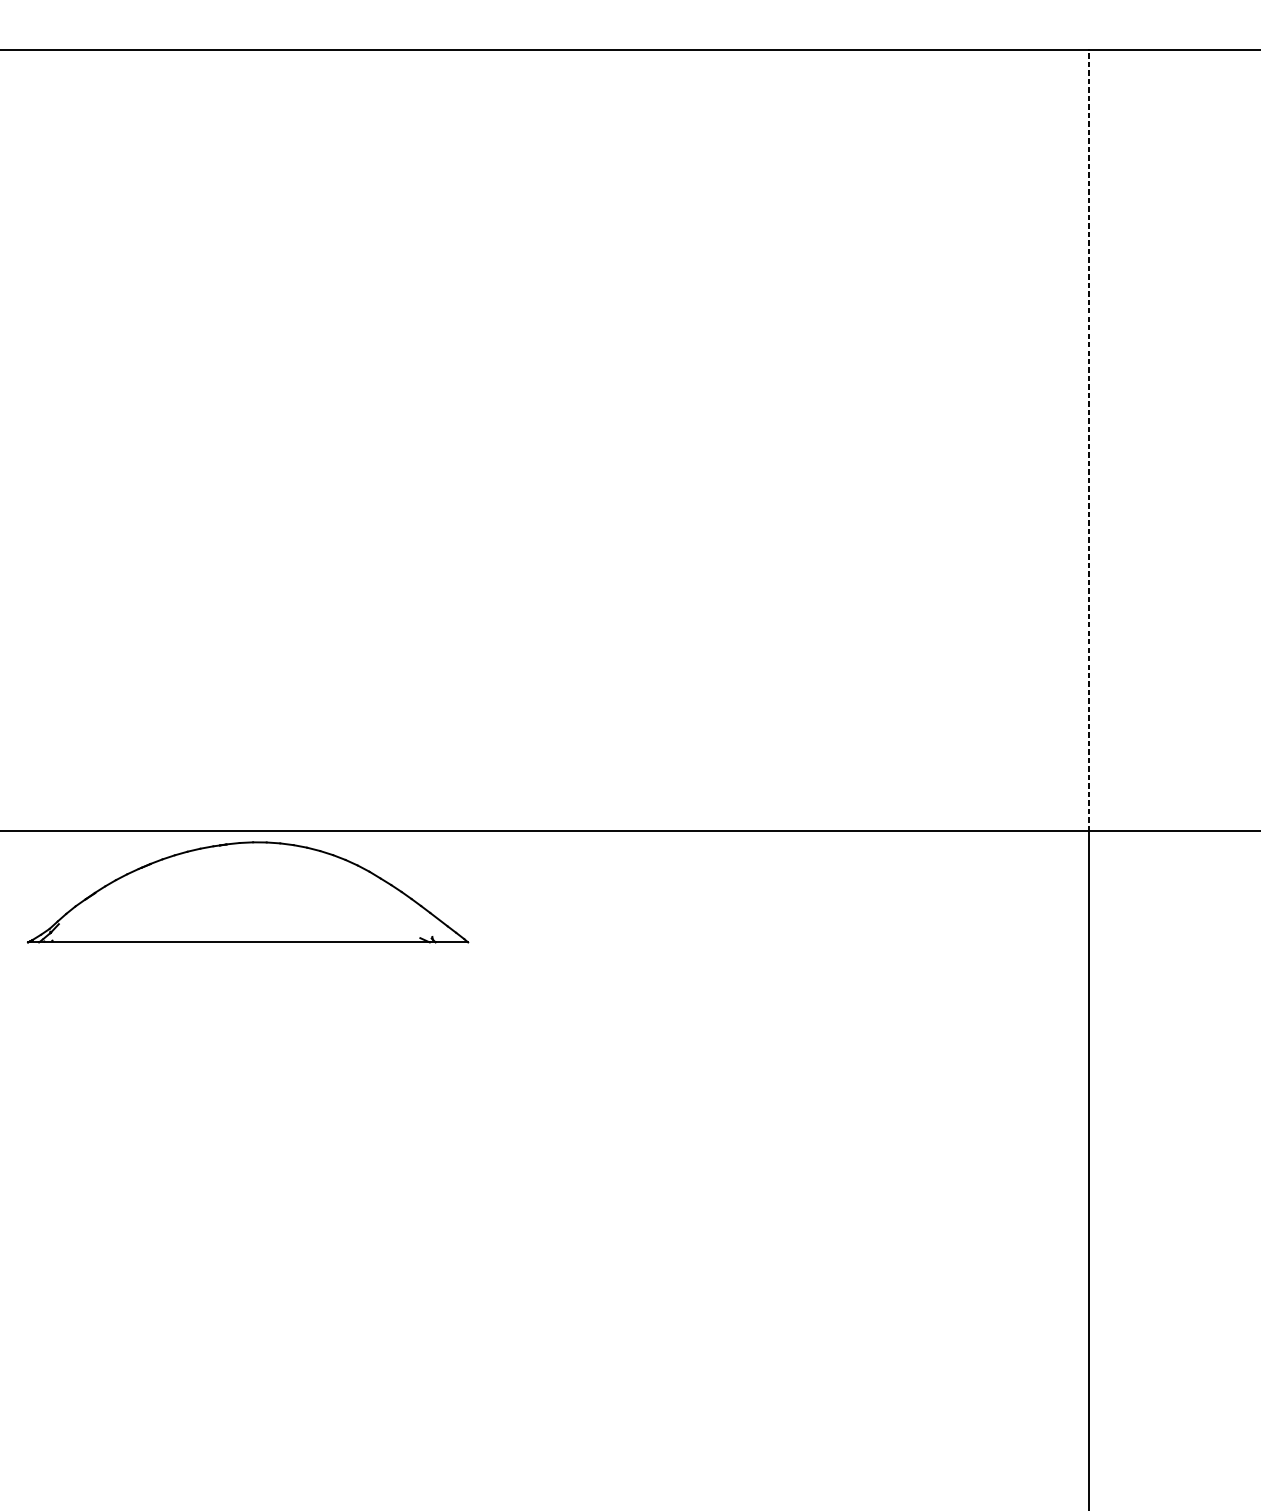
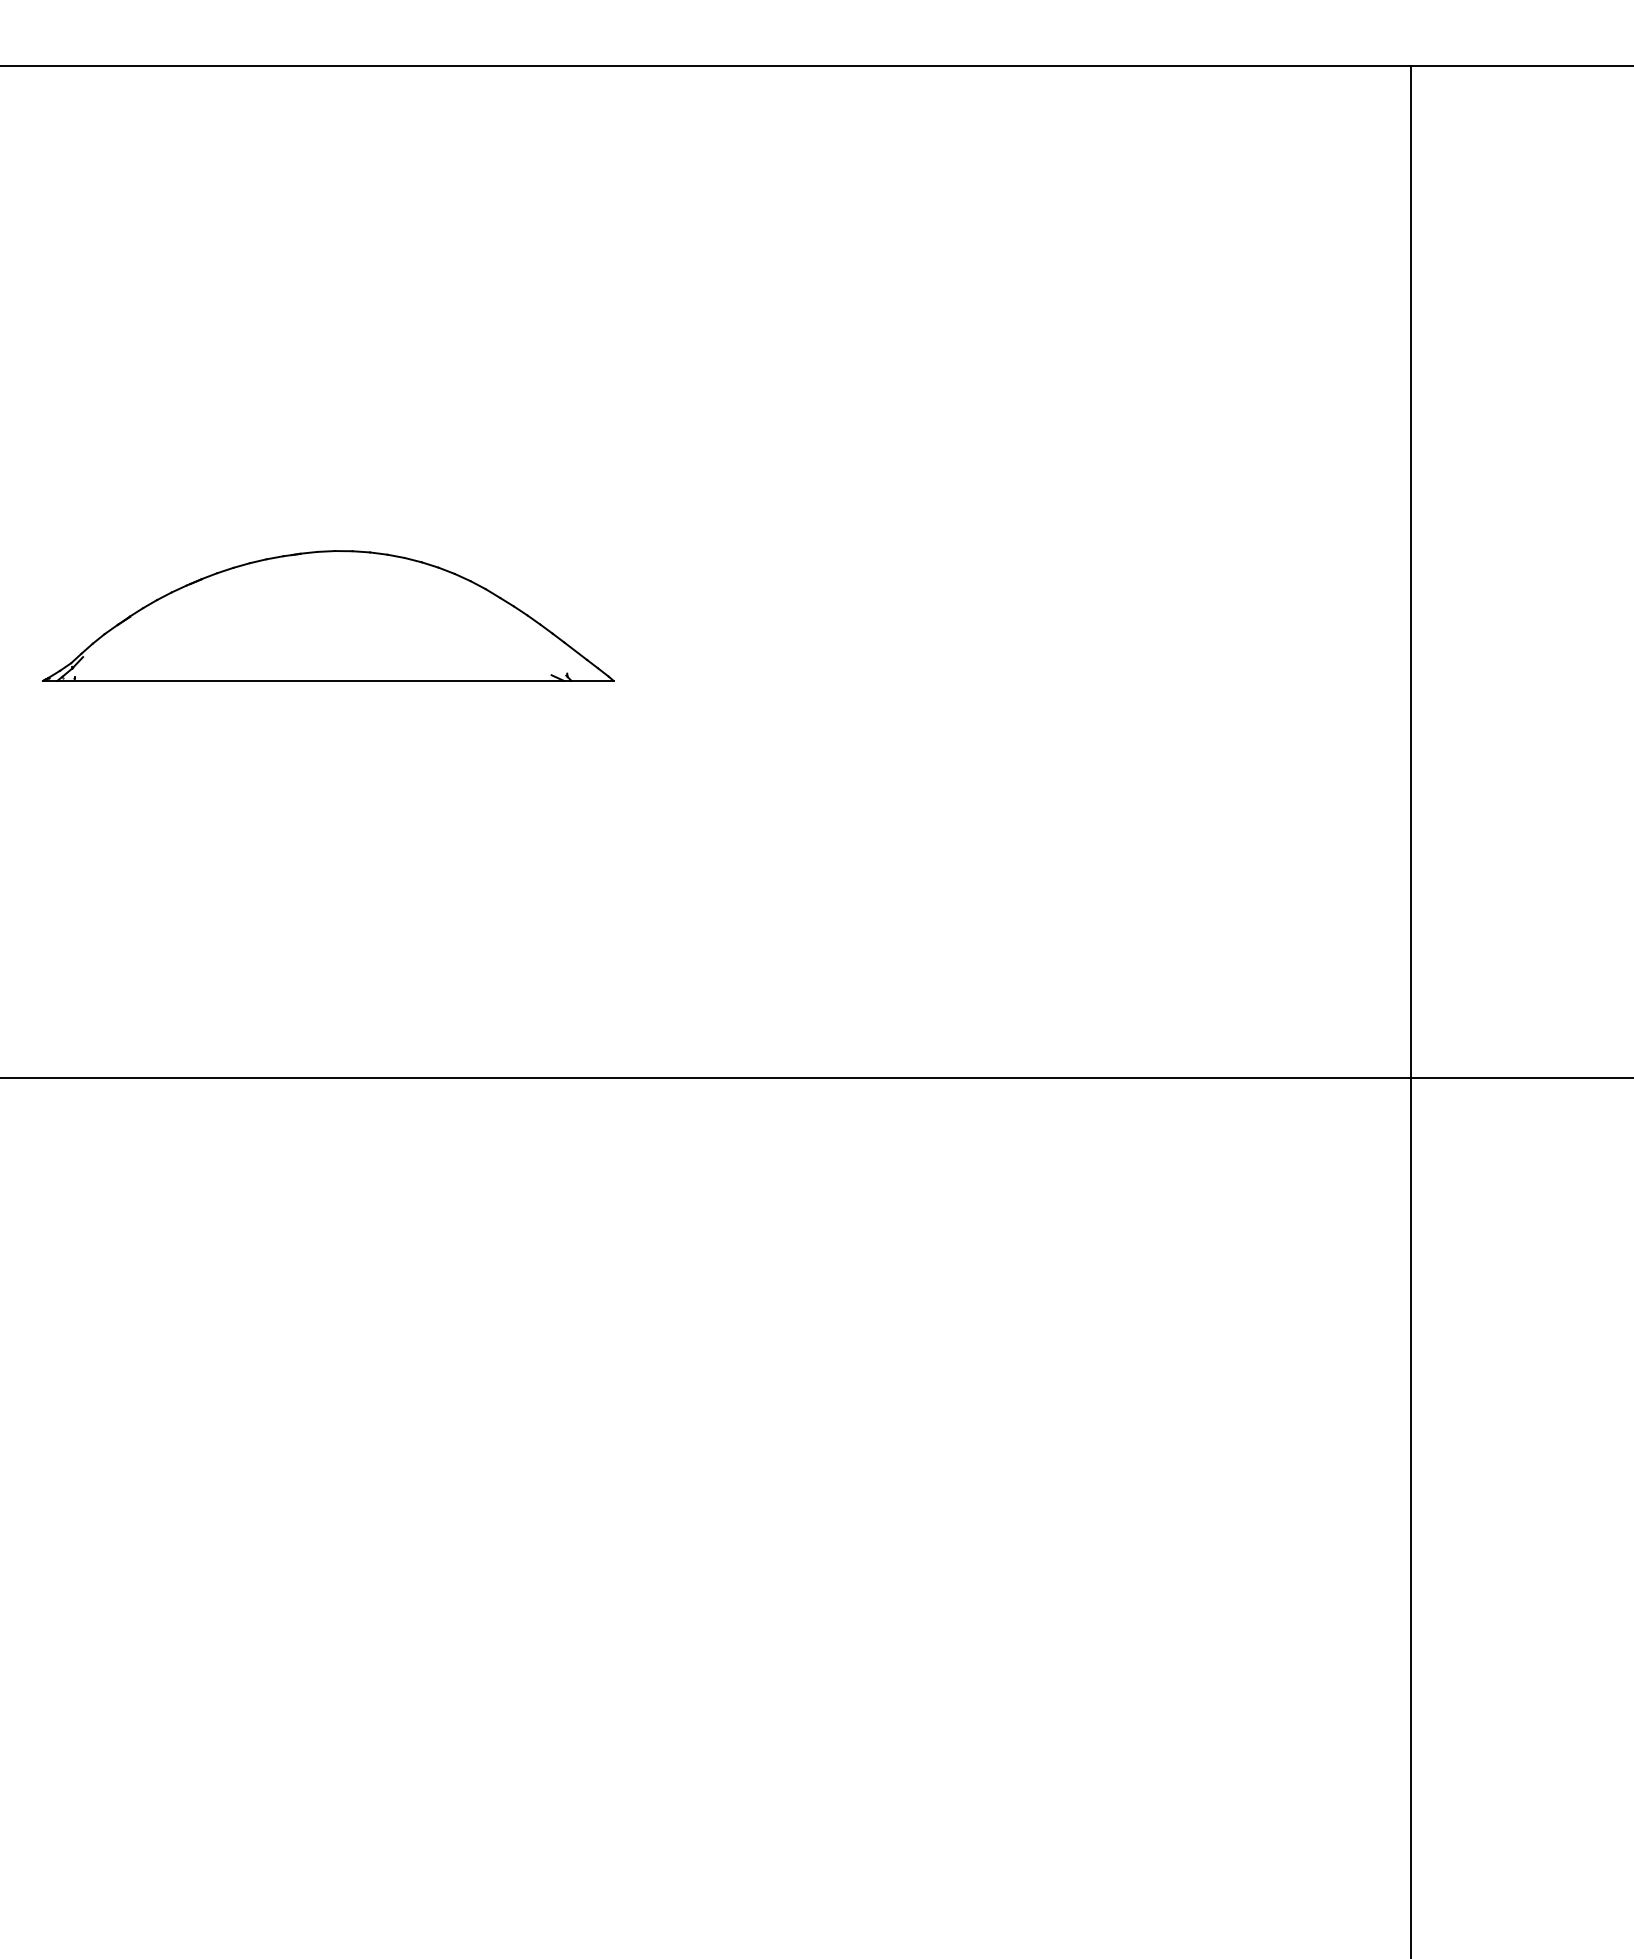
line: (1088, 440) -> (1410, 571), dashed -> solid
part: (248, 892) -> (328, 615), moved

